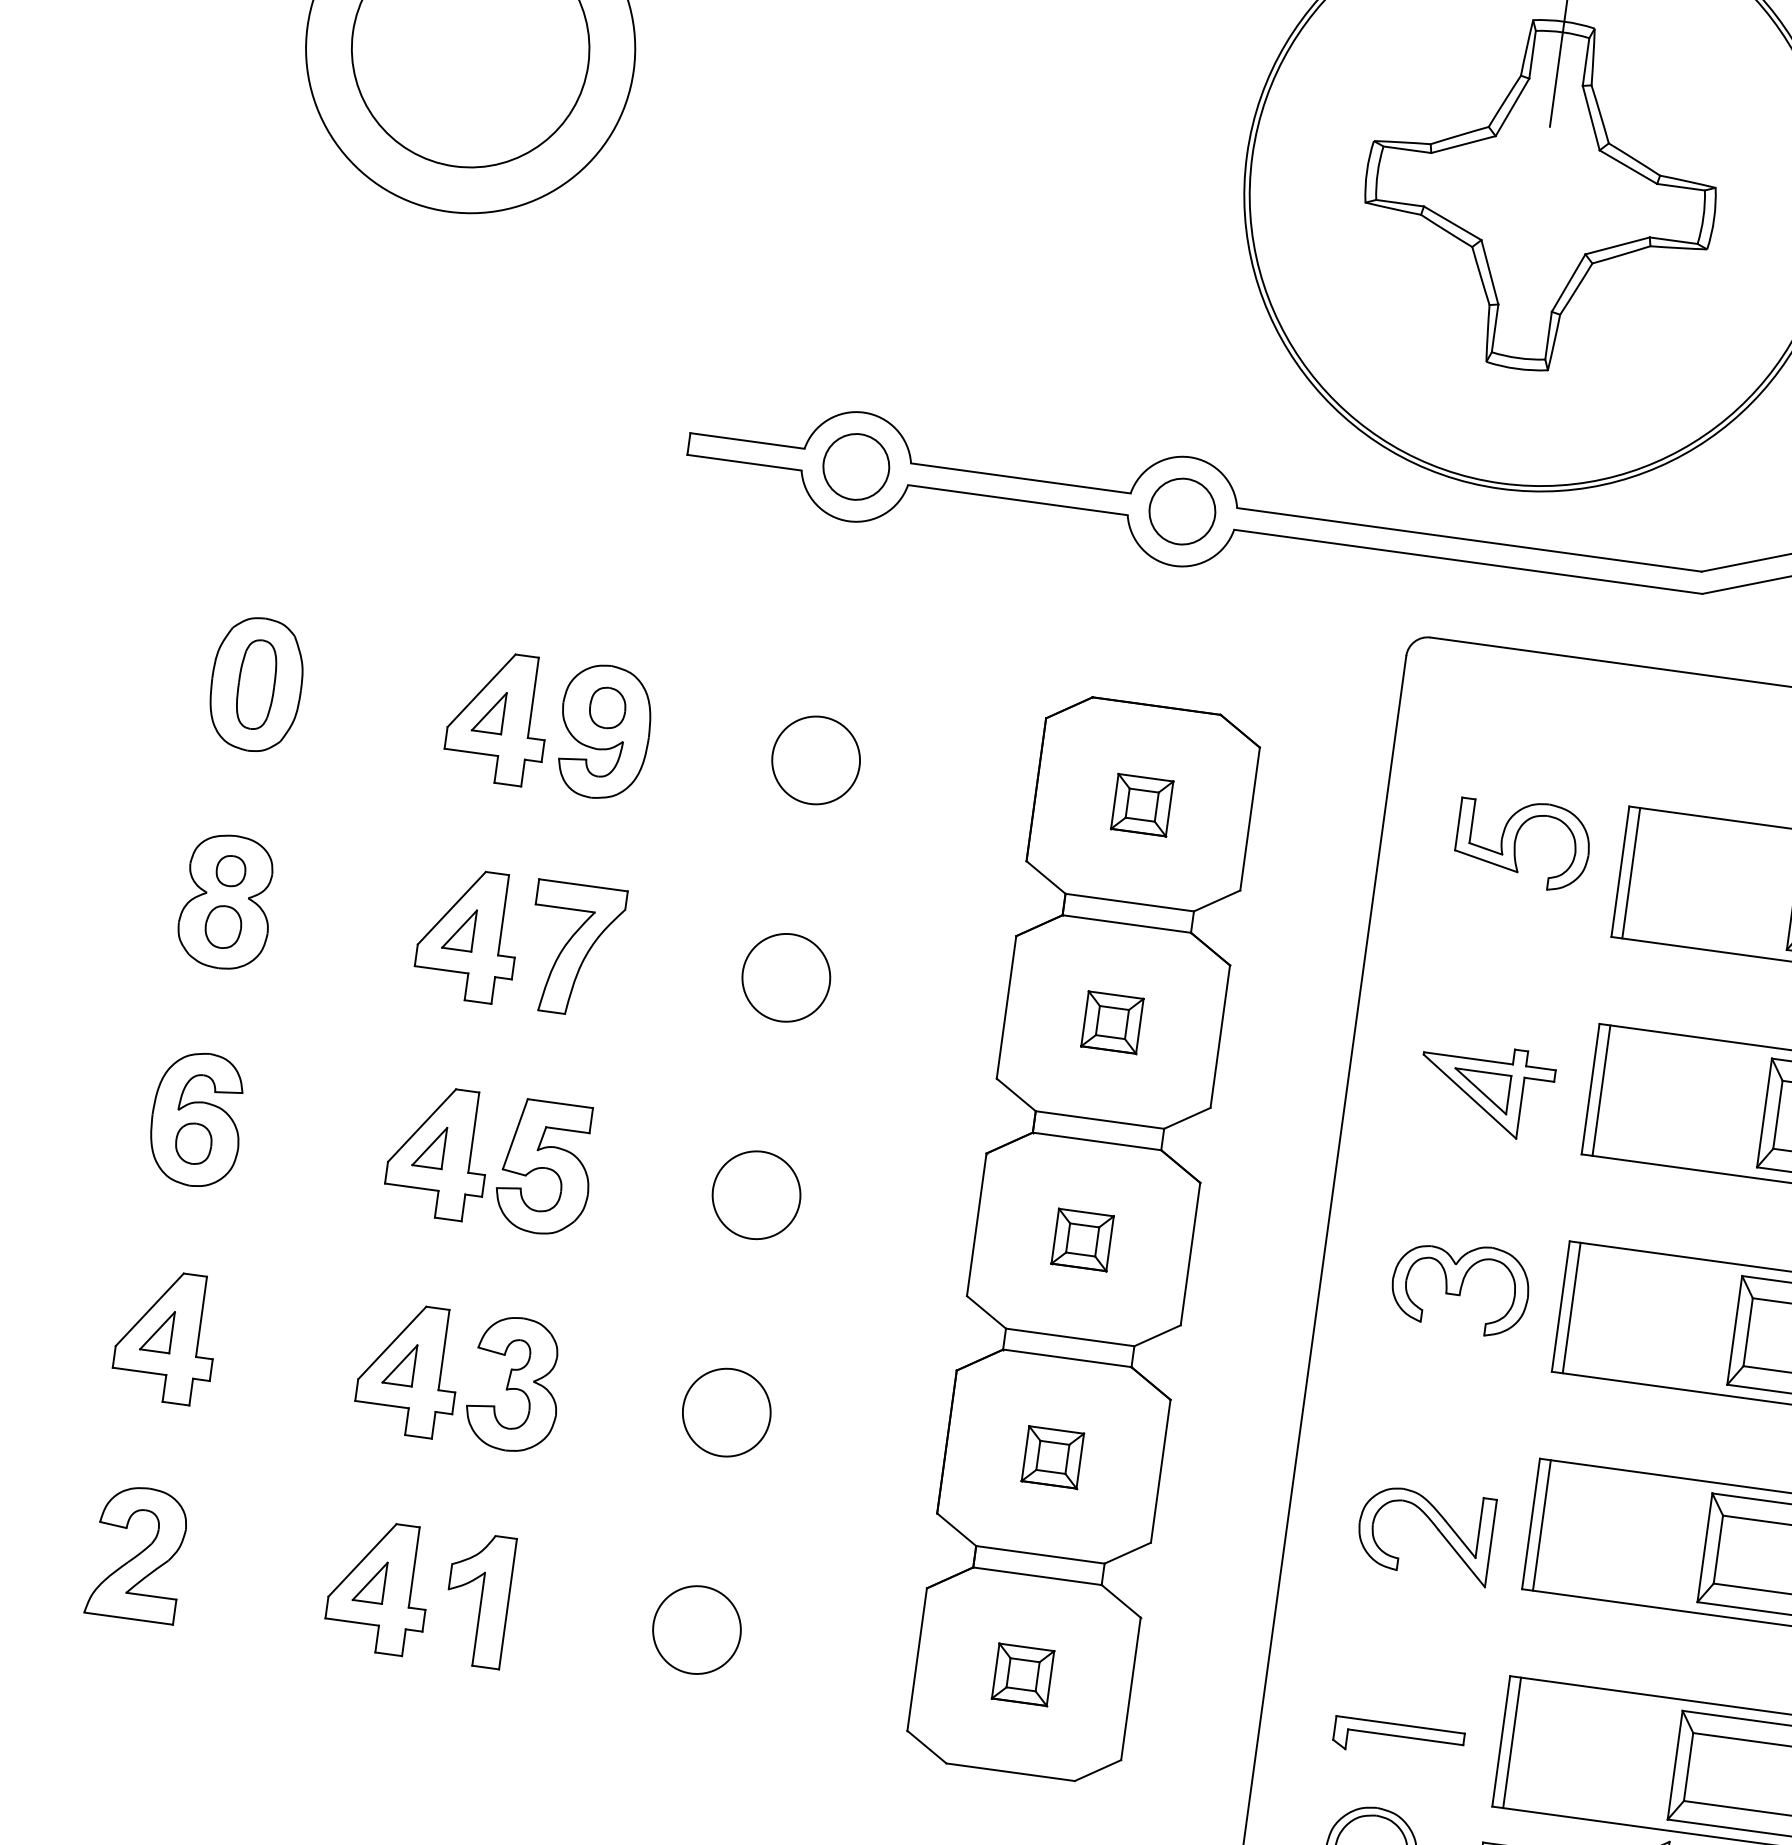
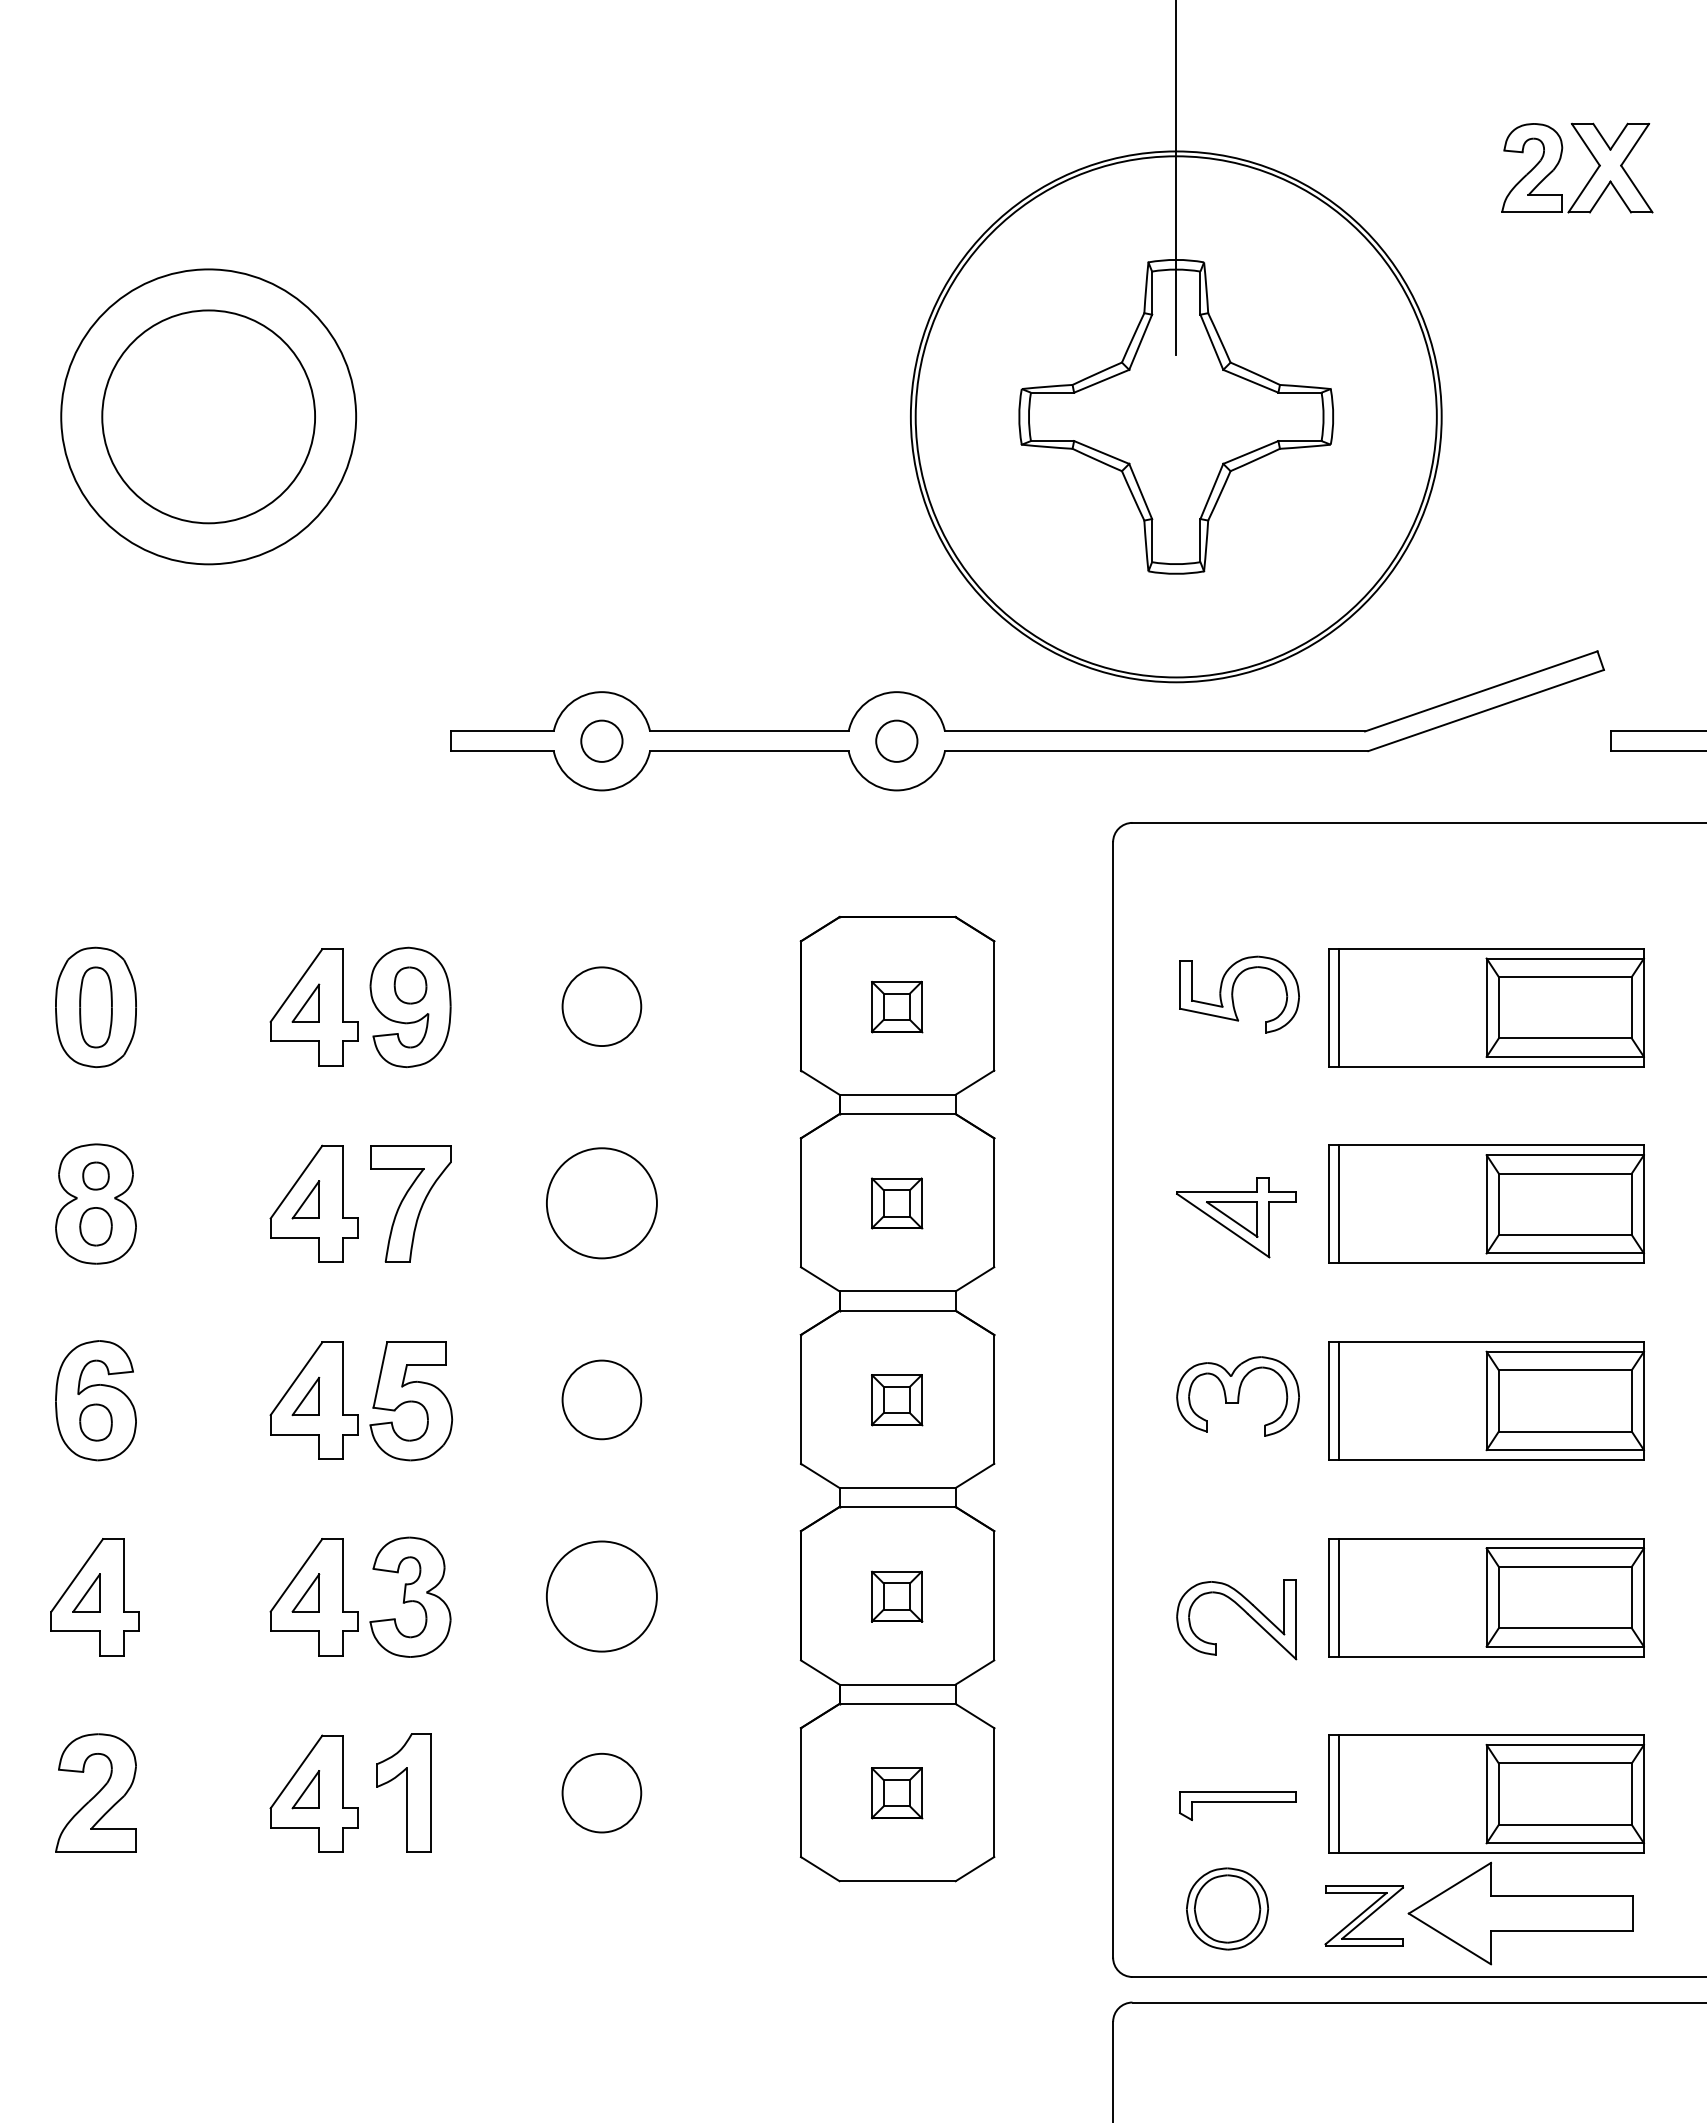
circle: (855, 466) -> (601, 740), size x0.7
circle: (1182, 510) -> (896, 740), size x0.7
circle: (785, 977) -> (601, 1203), size x1.4
circle: (726, 1412) -> (601, 1596), size x1.4

